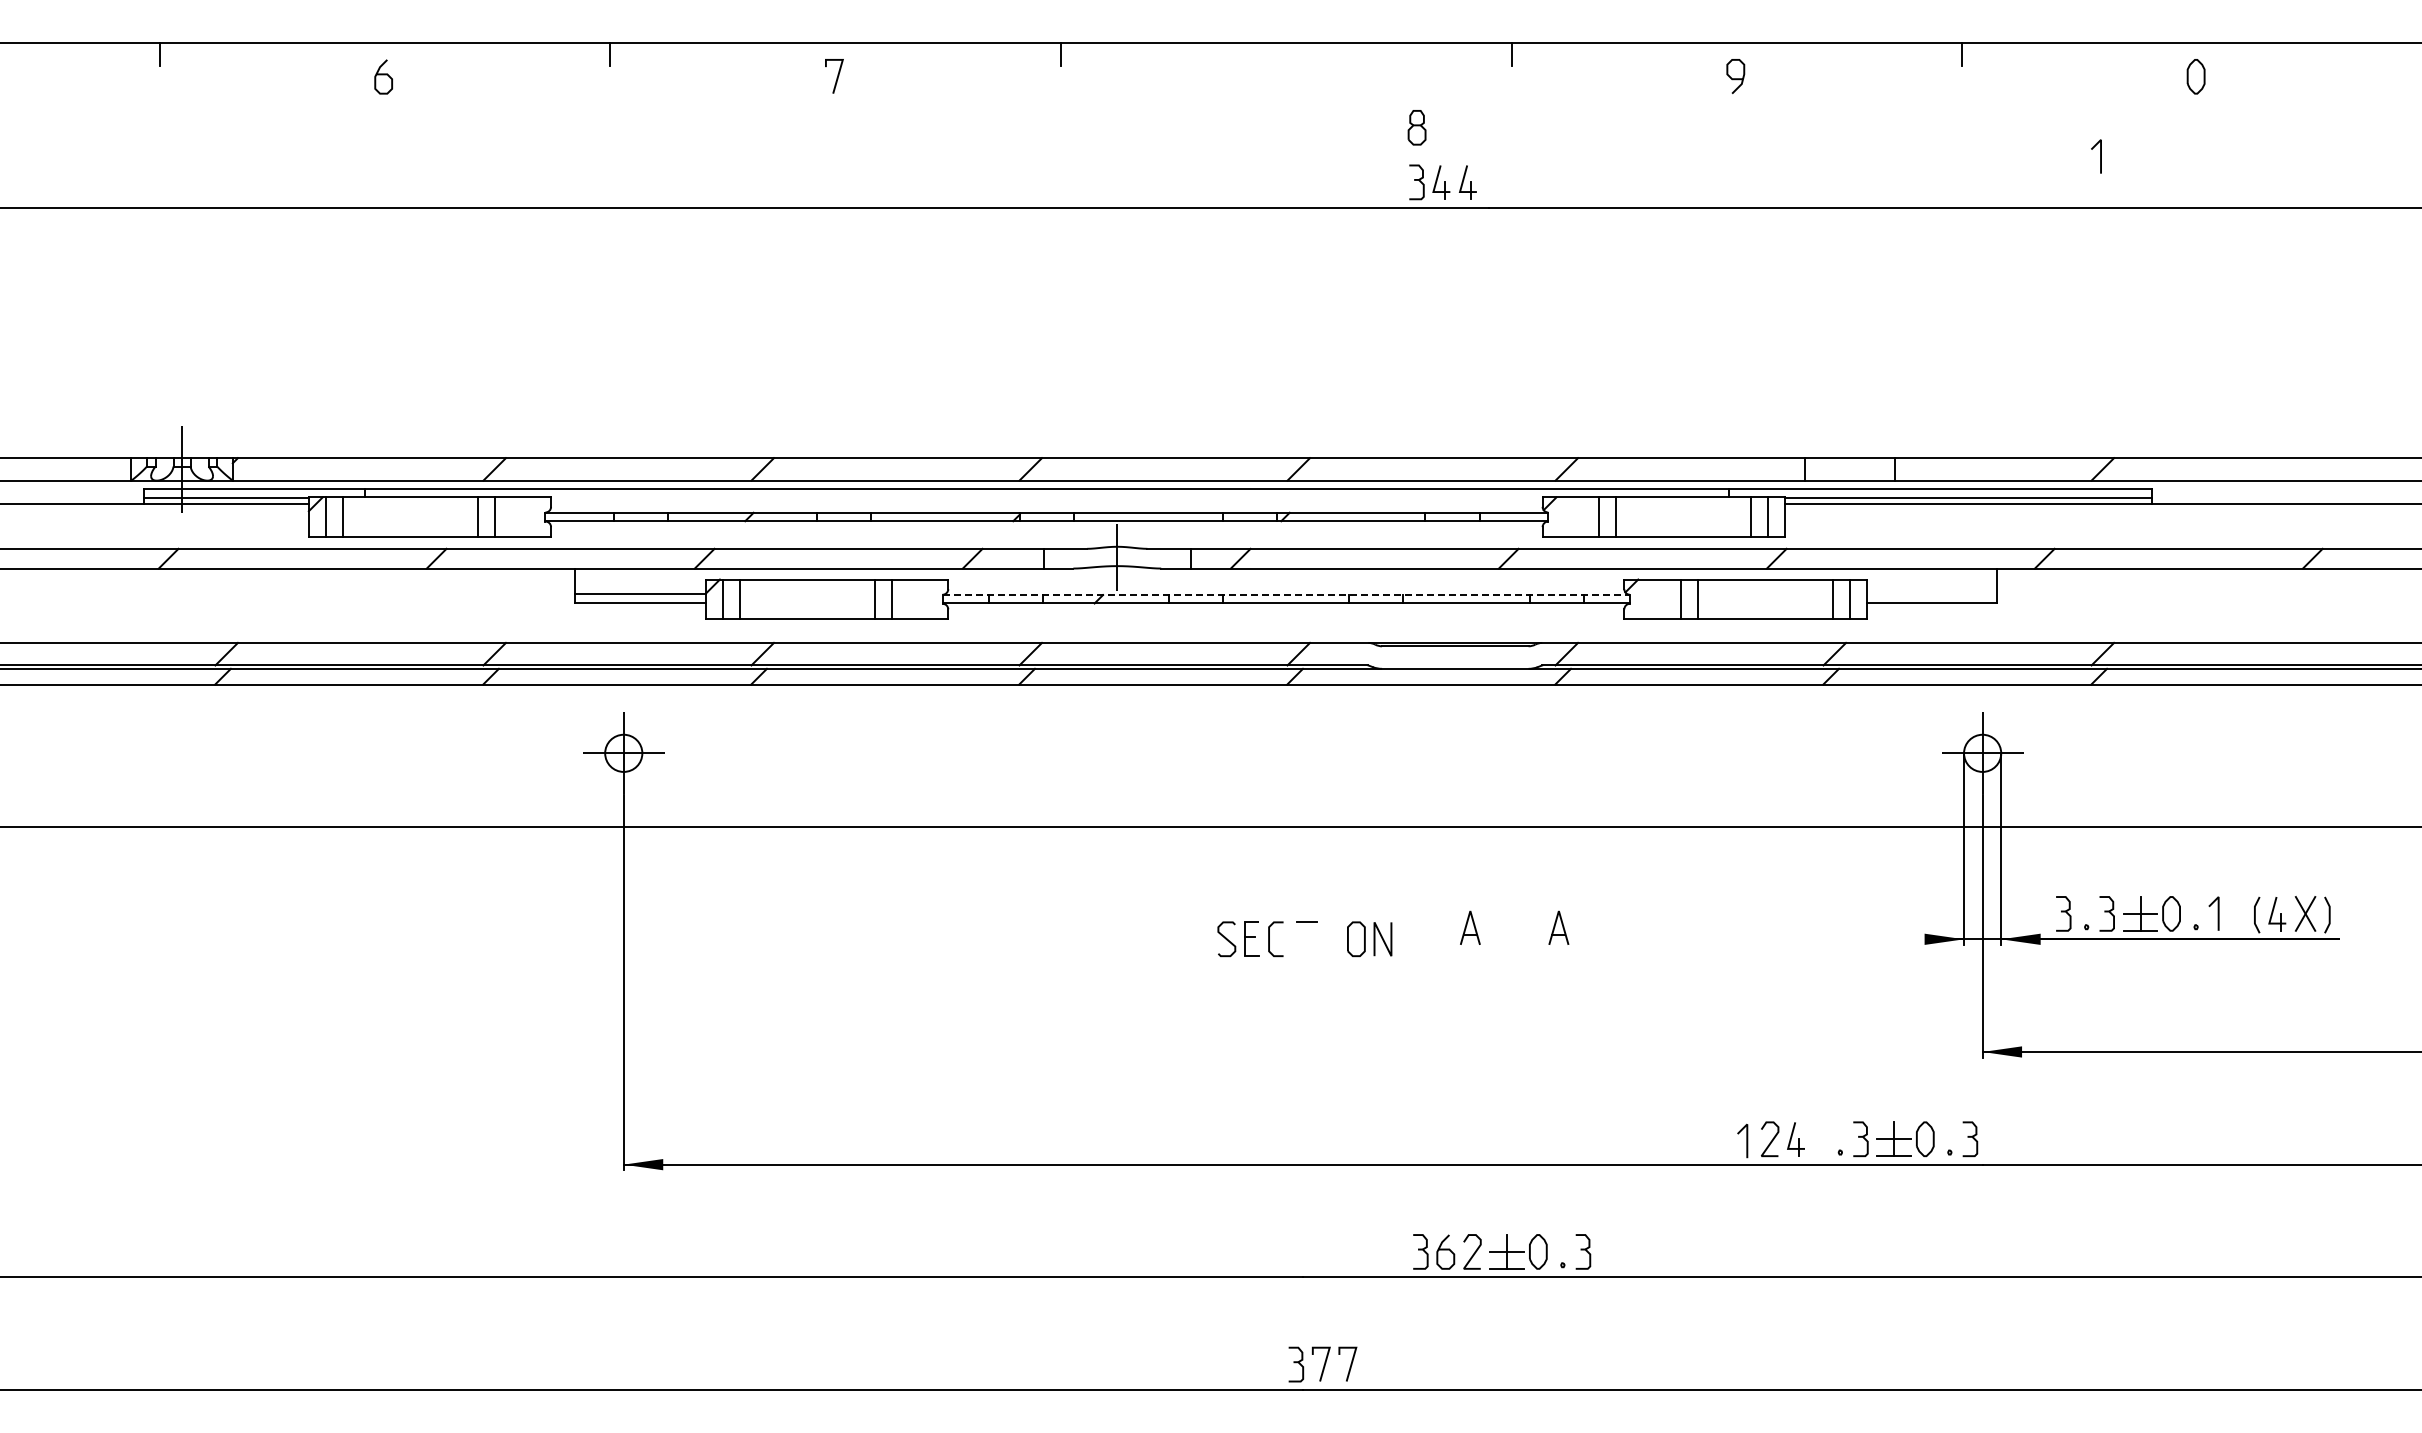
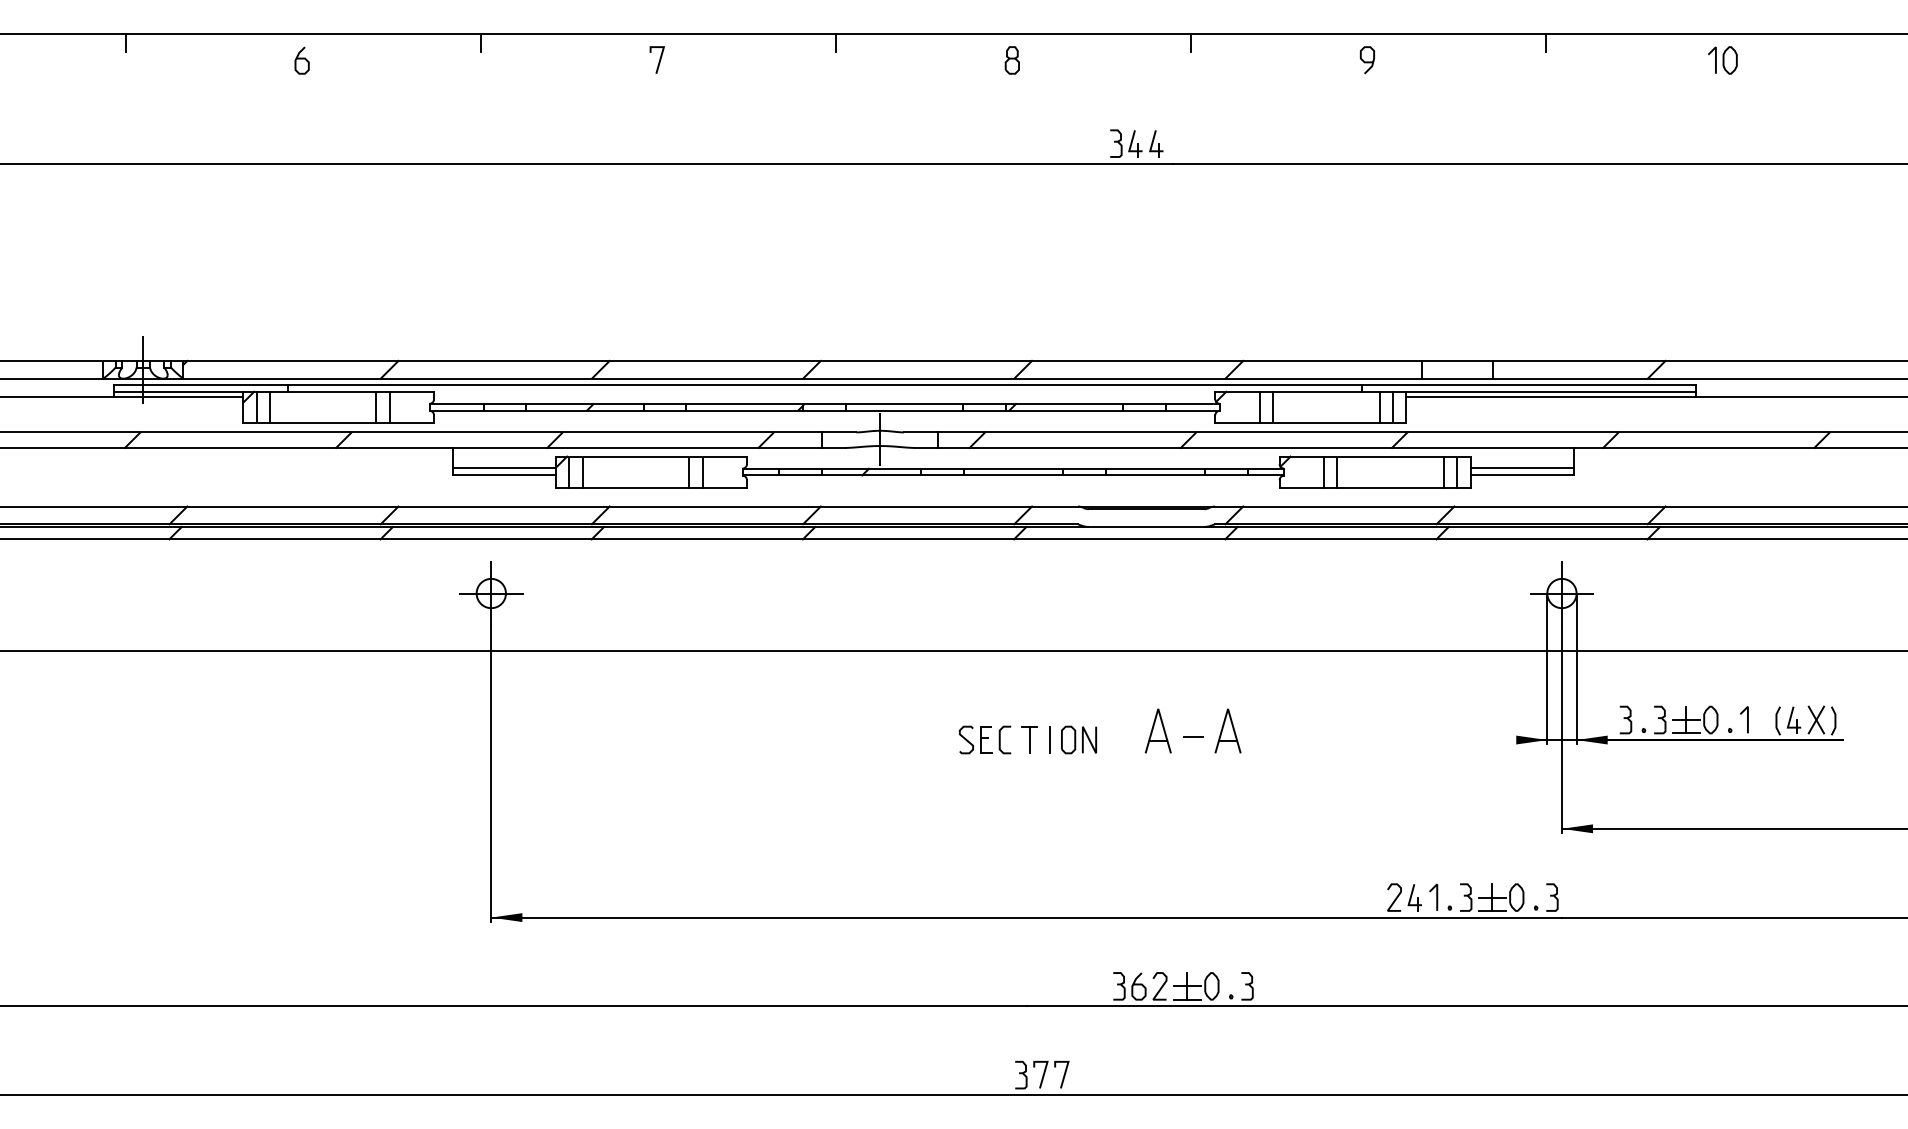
part: (1416, 127) -> (1011, 60), moved
line: (2100, 156) -> (1715, 60), moved
line: (1931, 593) -> (1521, 467), added
line: (1286, 595) -> (1013, 469), dashed -> solid
part: (1470, 927) -> (1158, 730), size x1.67
part: (1558, 927) -> (1227, 730), size x1.67
line: (1514, 936) -> (1193, 737), added
line: (1306, 939) -> (1029, 740), added
line: (1332, 939) -> (1049, 740), added
line: (1746, 1140) -> (1436, 896), moved

